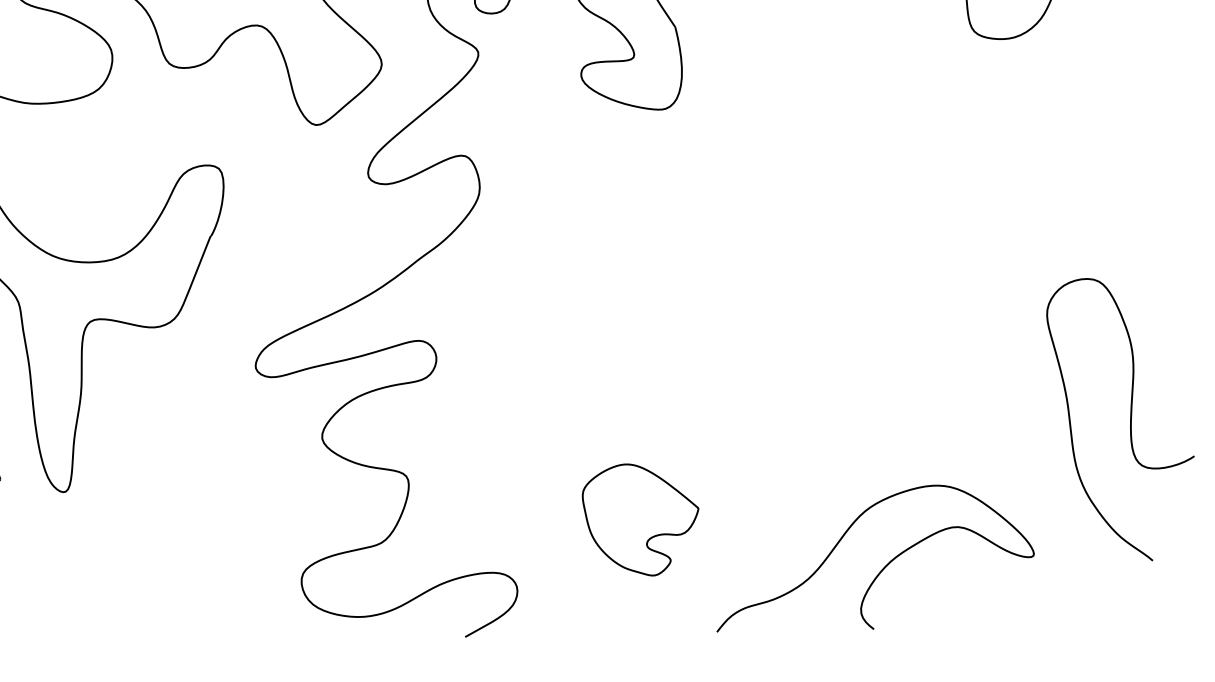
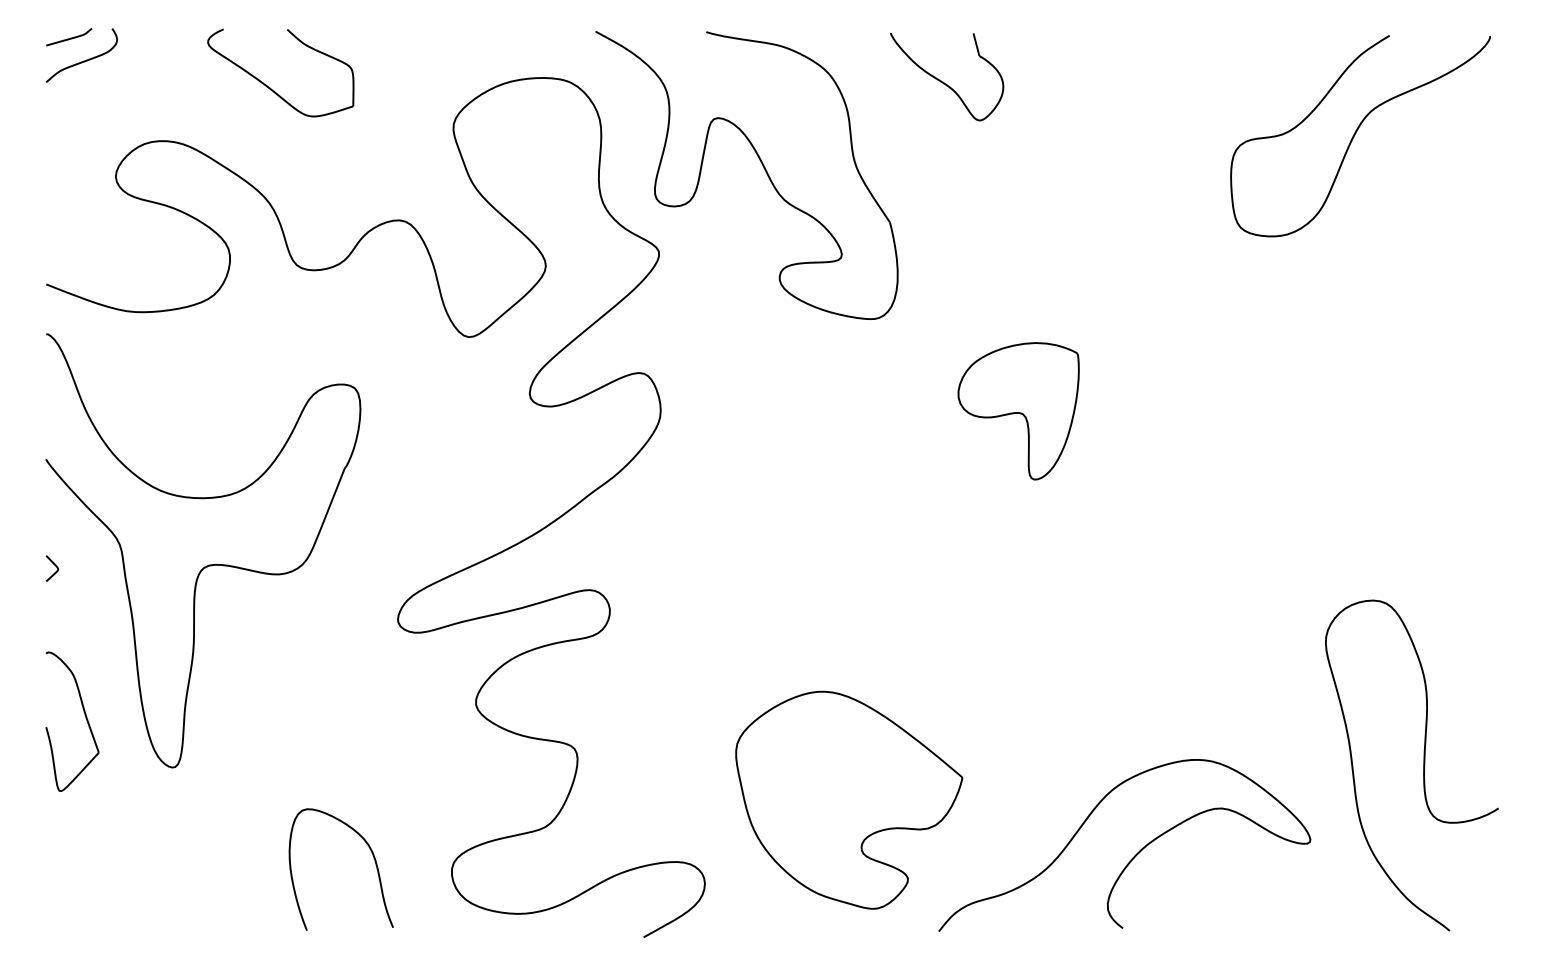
part: (784, 188) -> (1018, 411), added
curve: (1130, 419) -> (1423, 765), moved
part: (640, 519) -> (849, 799), size x1.67
curve: (234, 569) -> (373, 858), added

